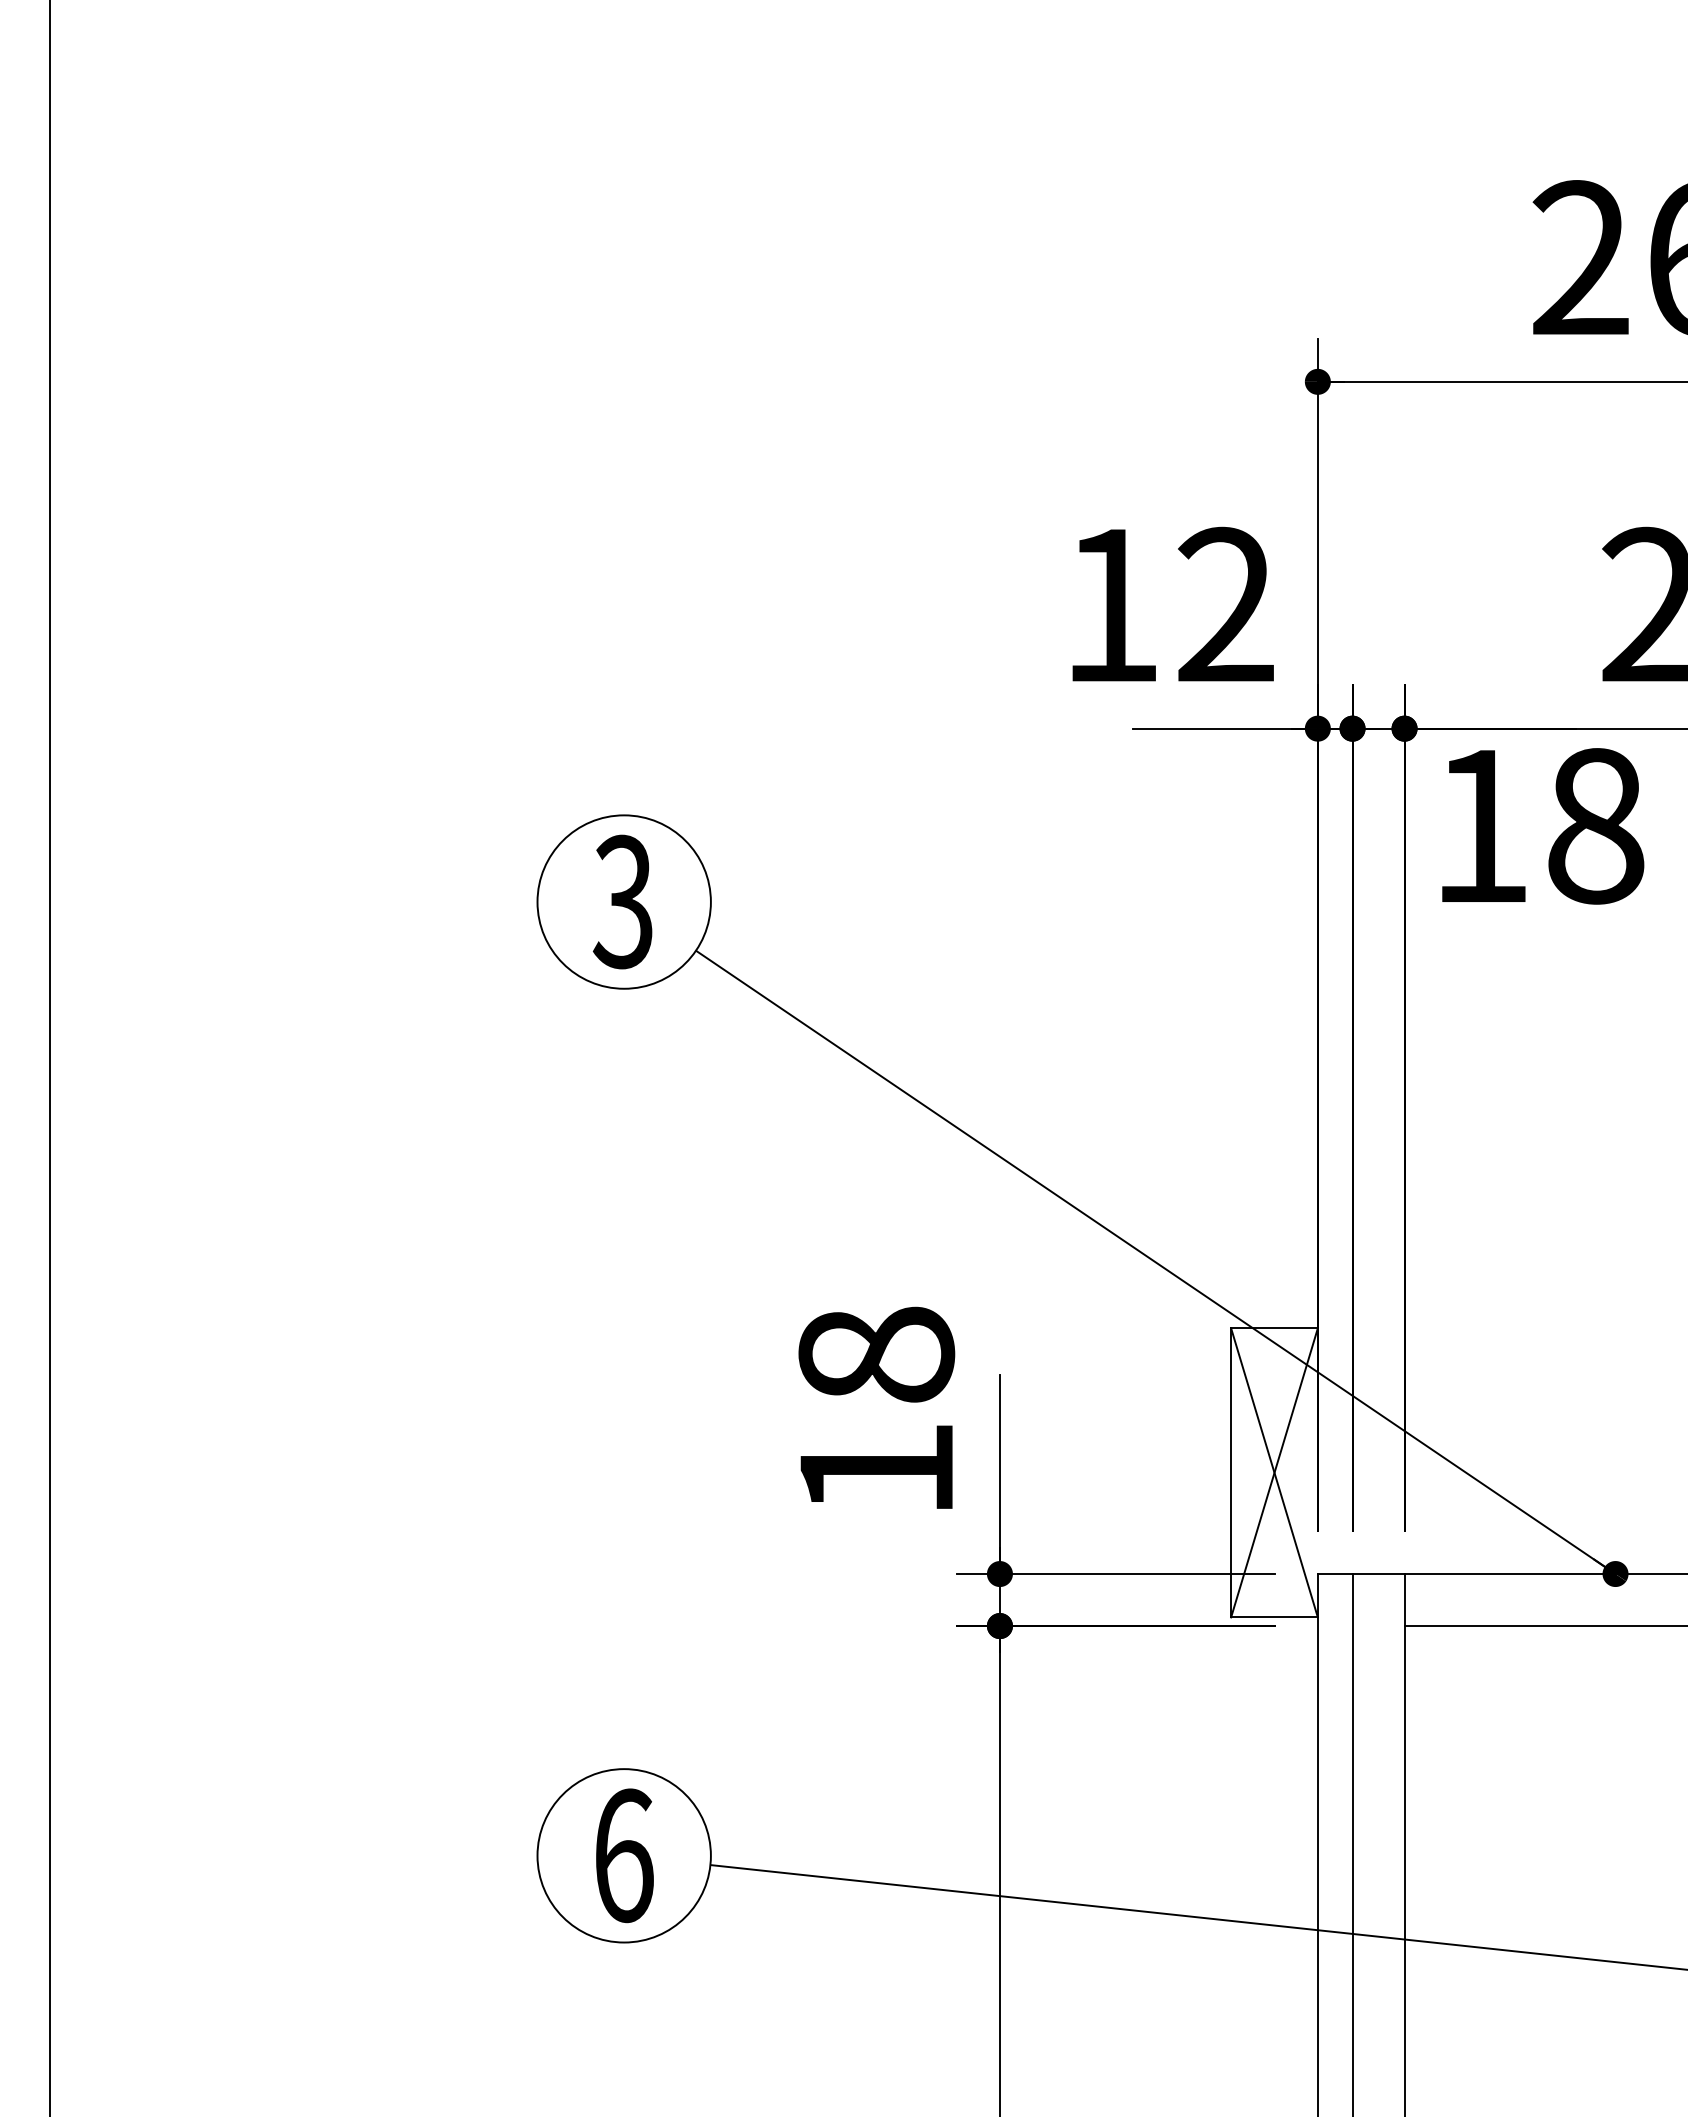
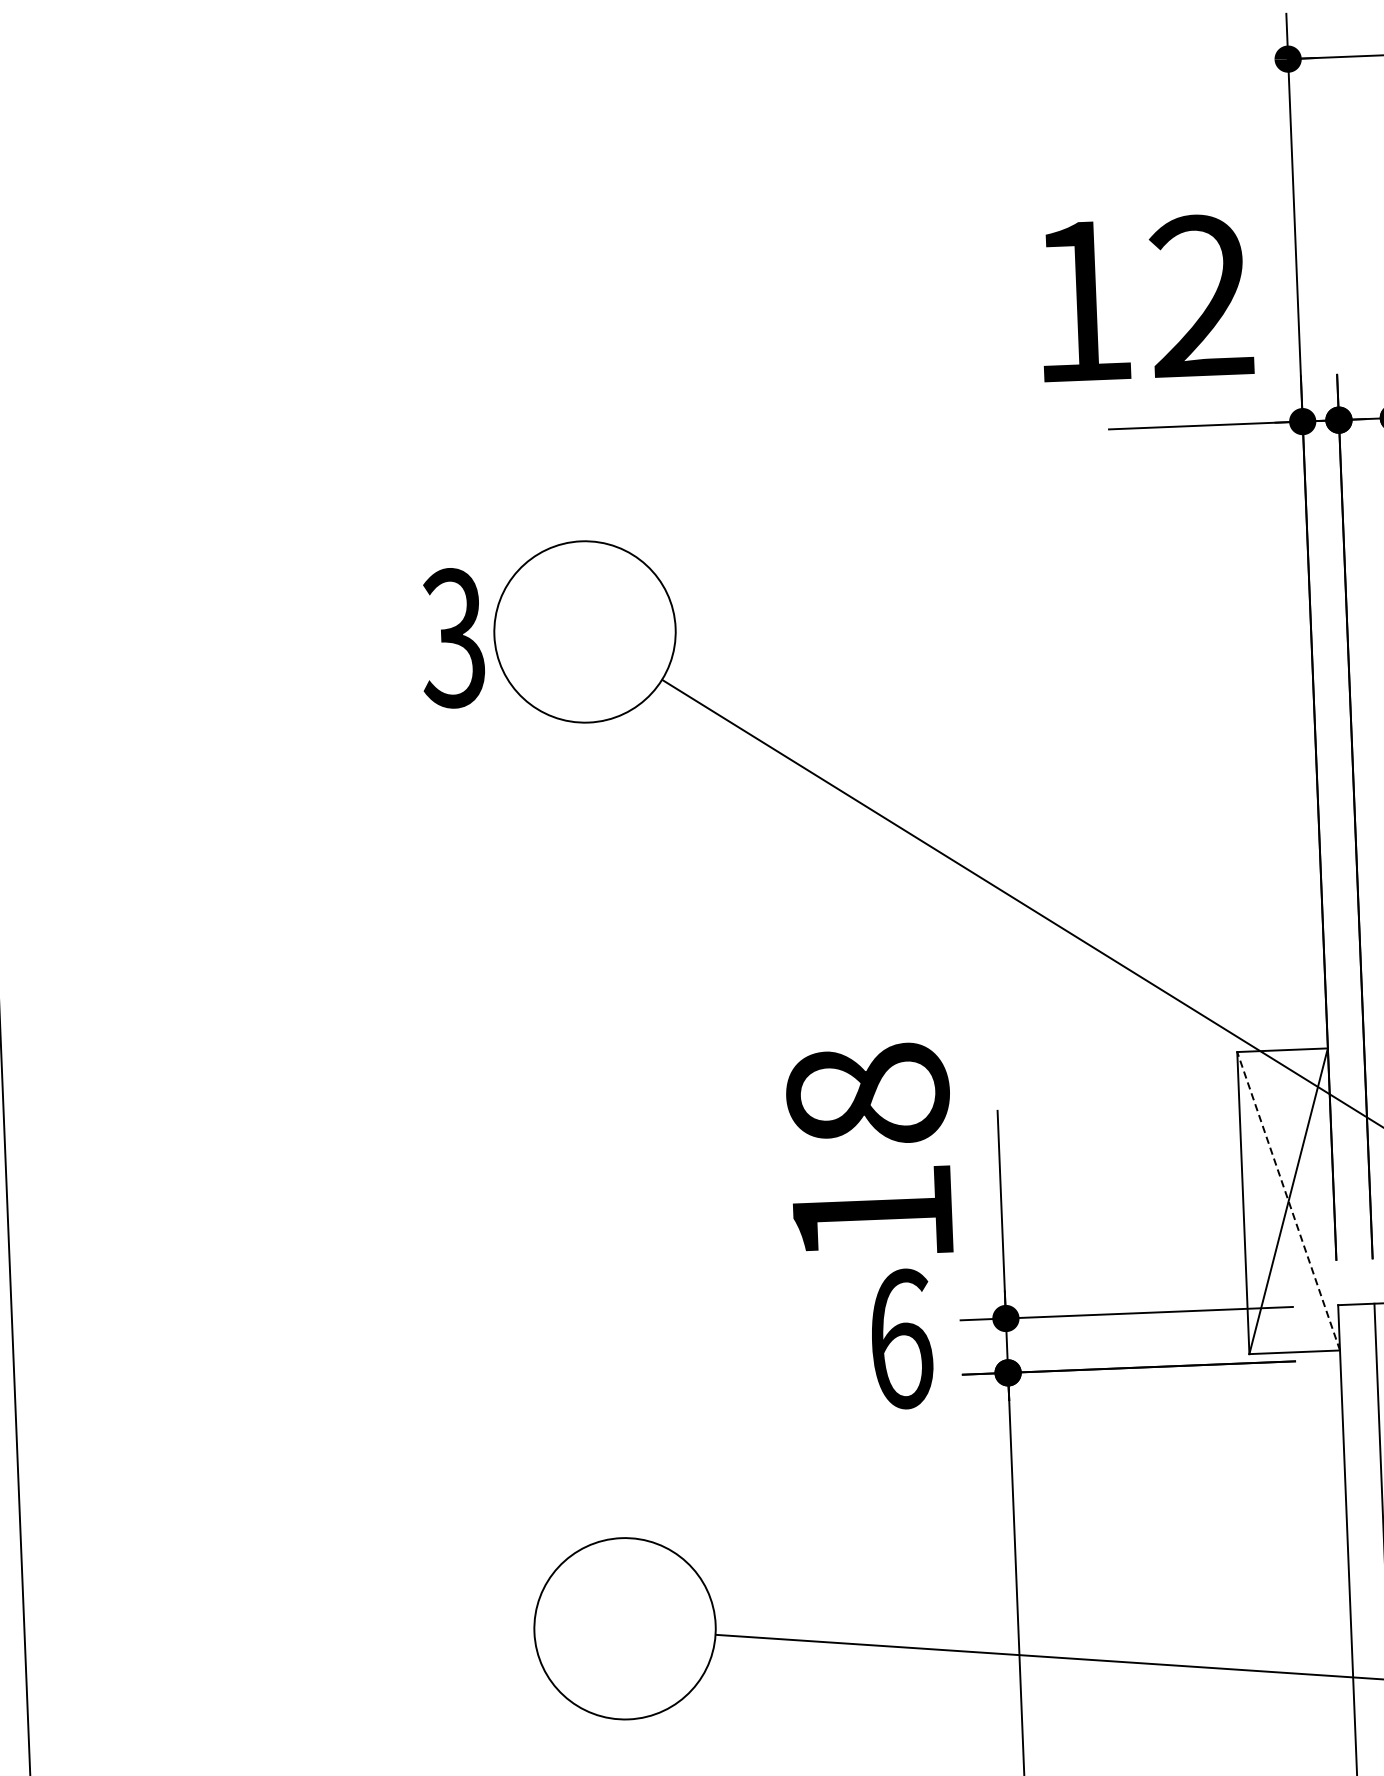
text: (622, 901) -> (452, 637), moved
line: (1274, 1472) -> (1288, 1200), solid -> dashed
text: (624, 1855) -> (901, 1338), moved

